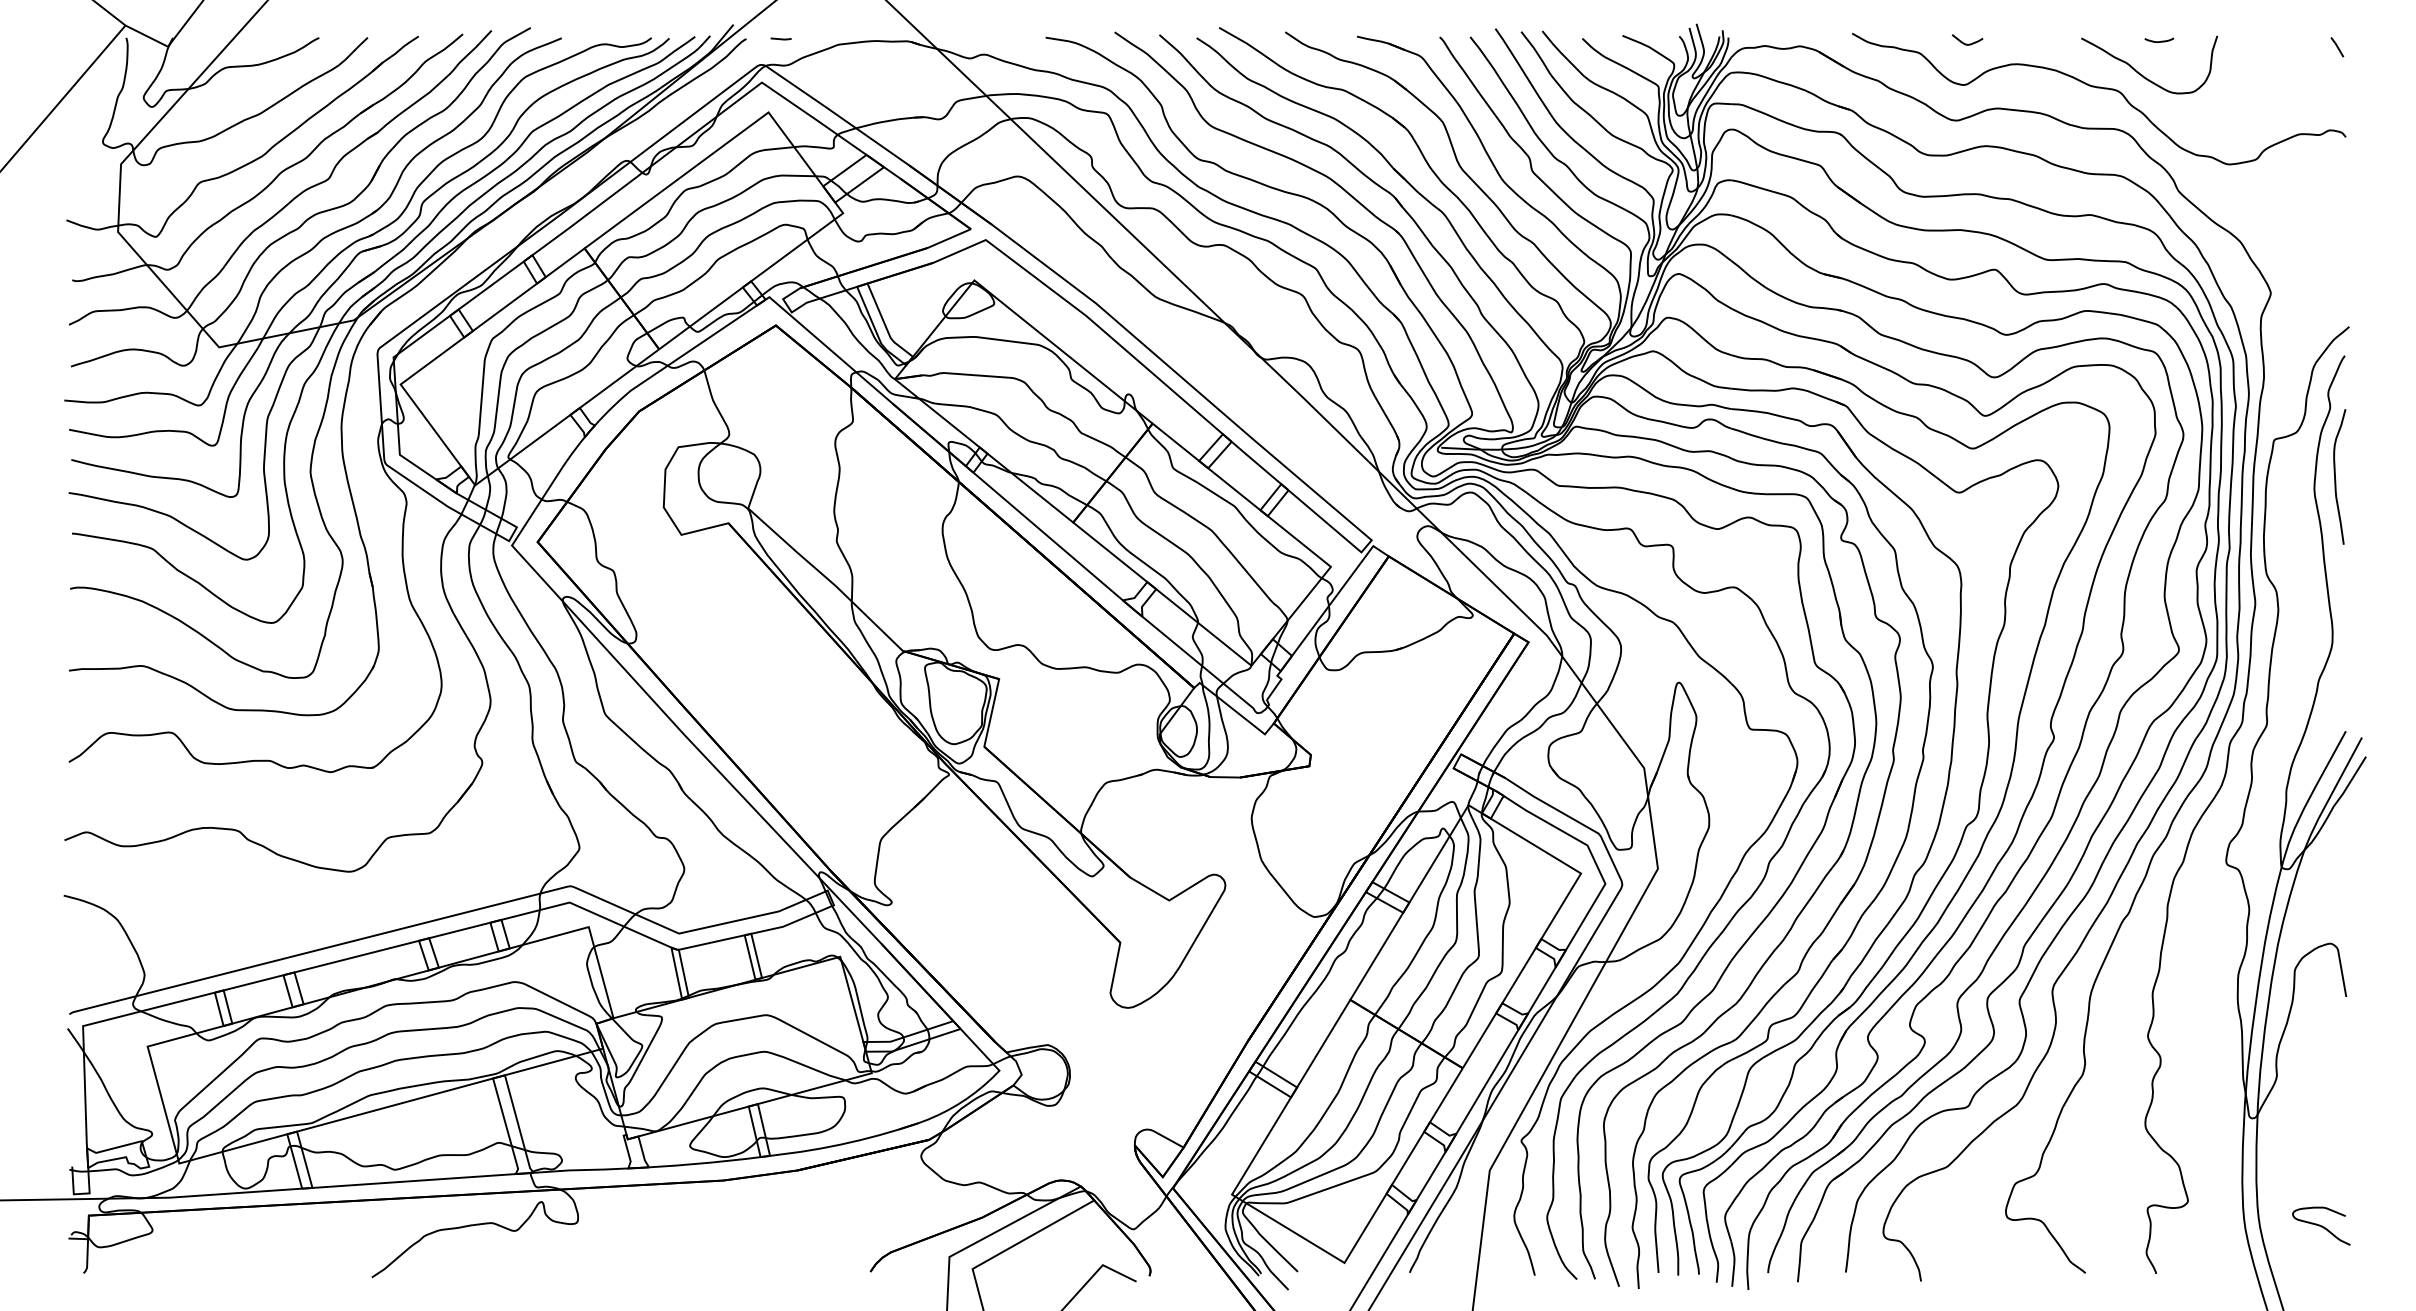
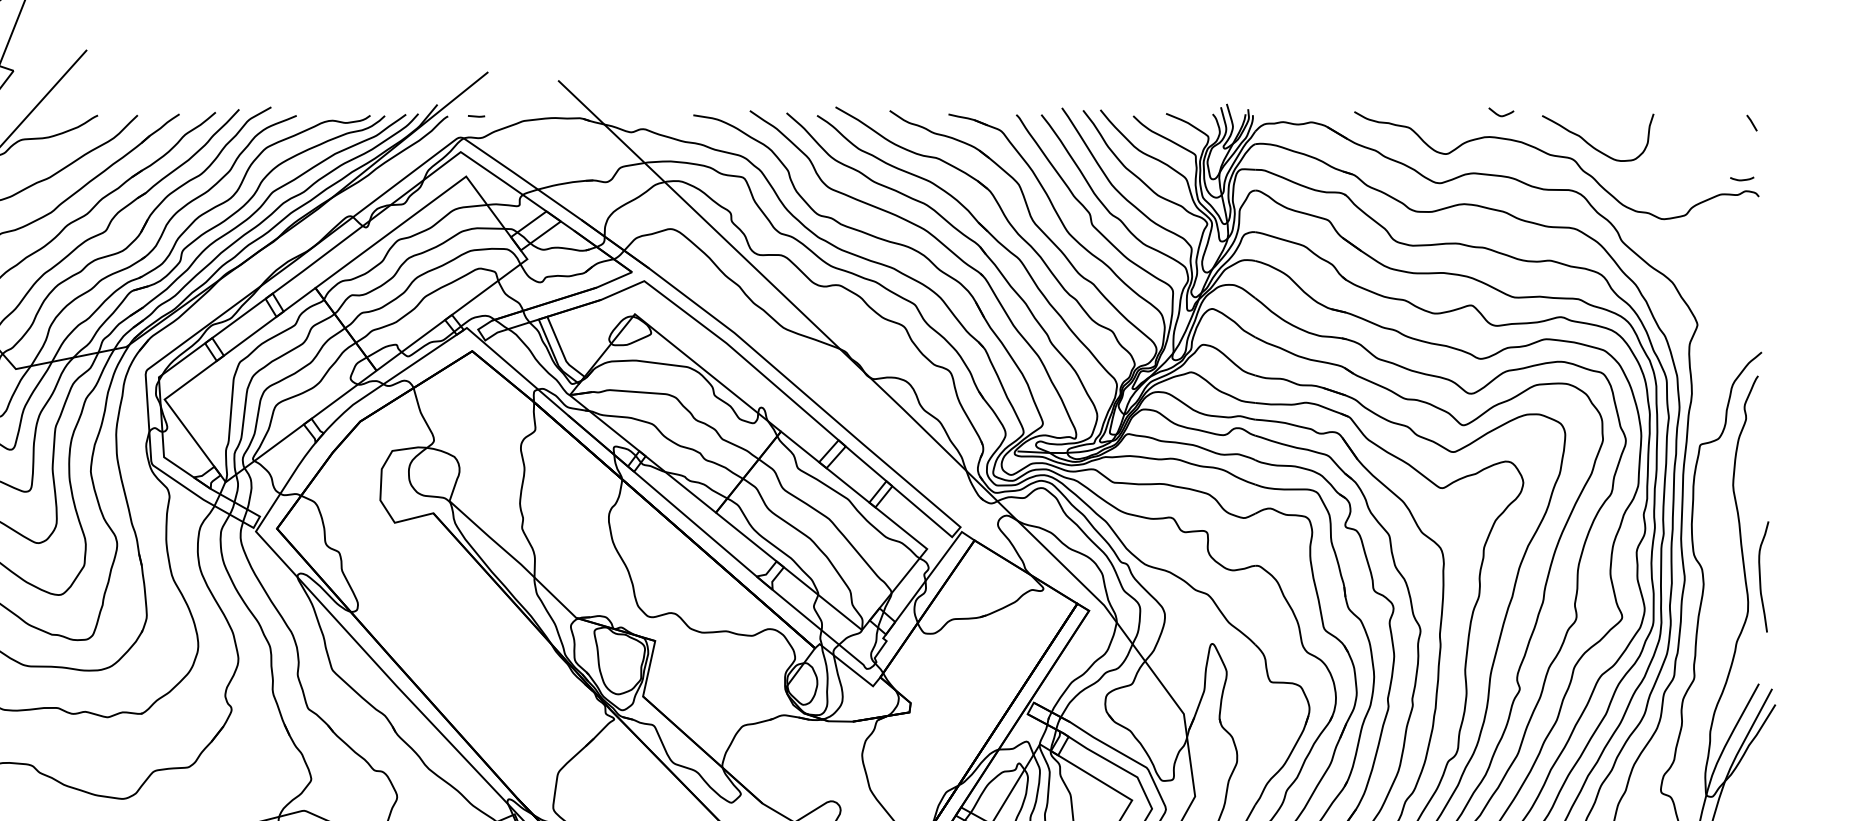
curve: (2159, 41) -> (1742, 179), moved
curve: (1966, 43) -> (1500, 115), moved
curve: (2335, 476) -> (1760, 576), moved

